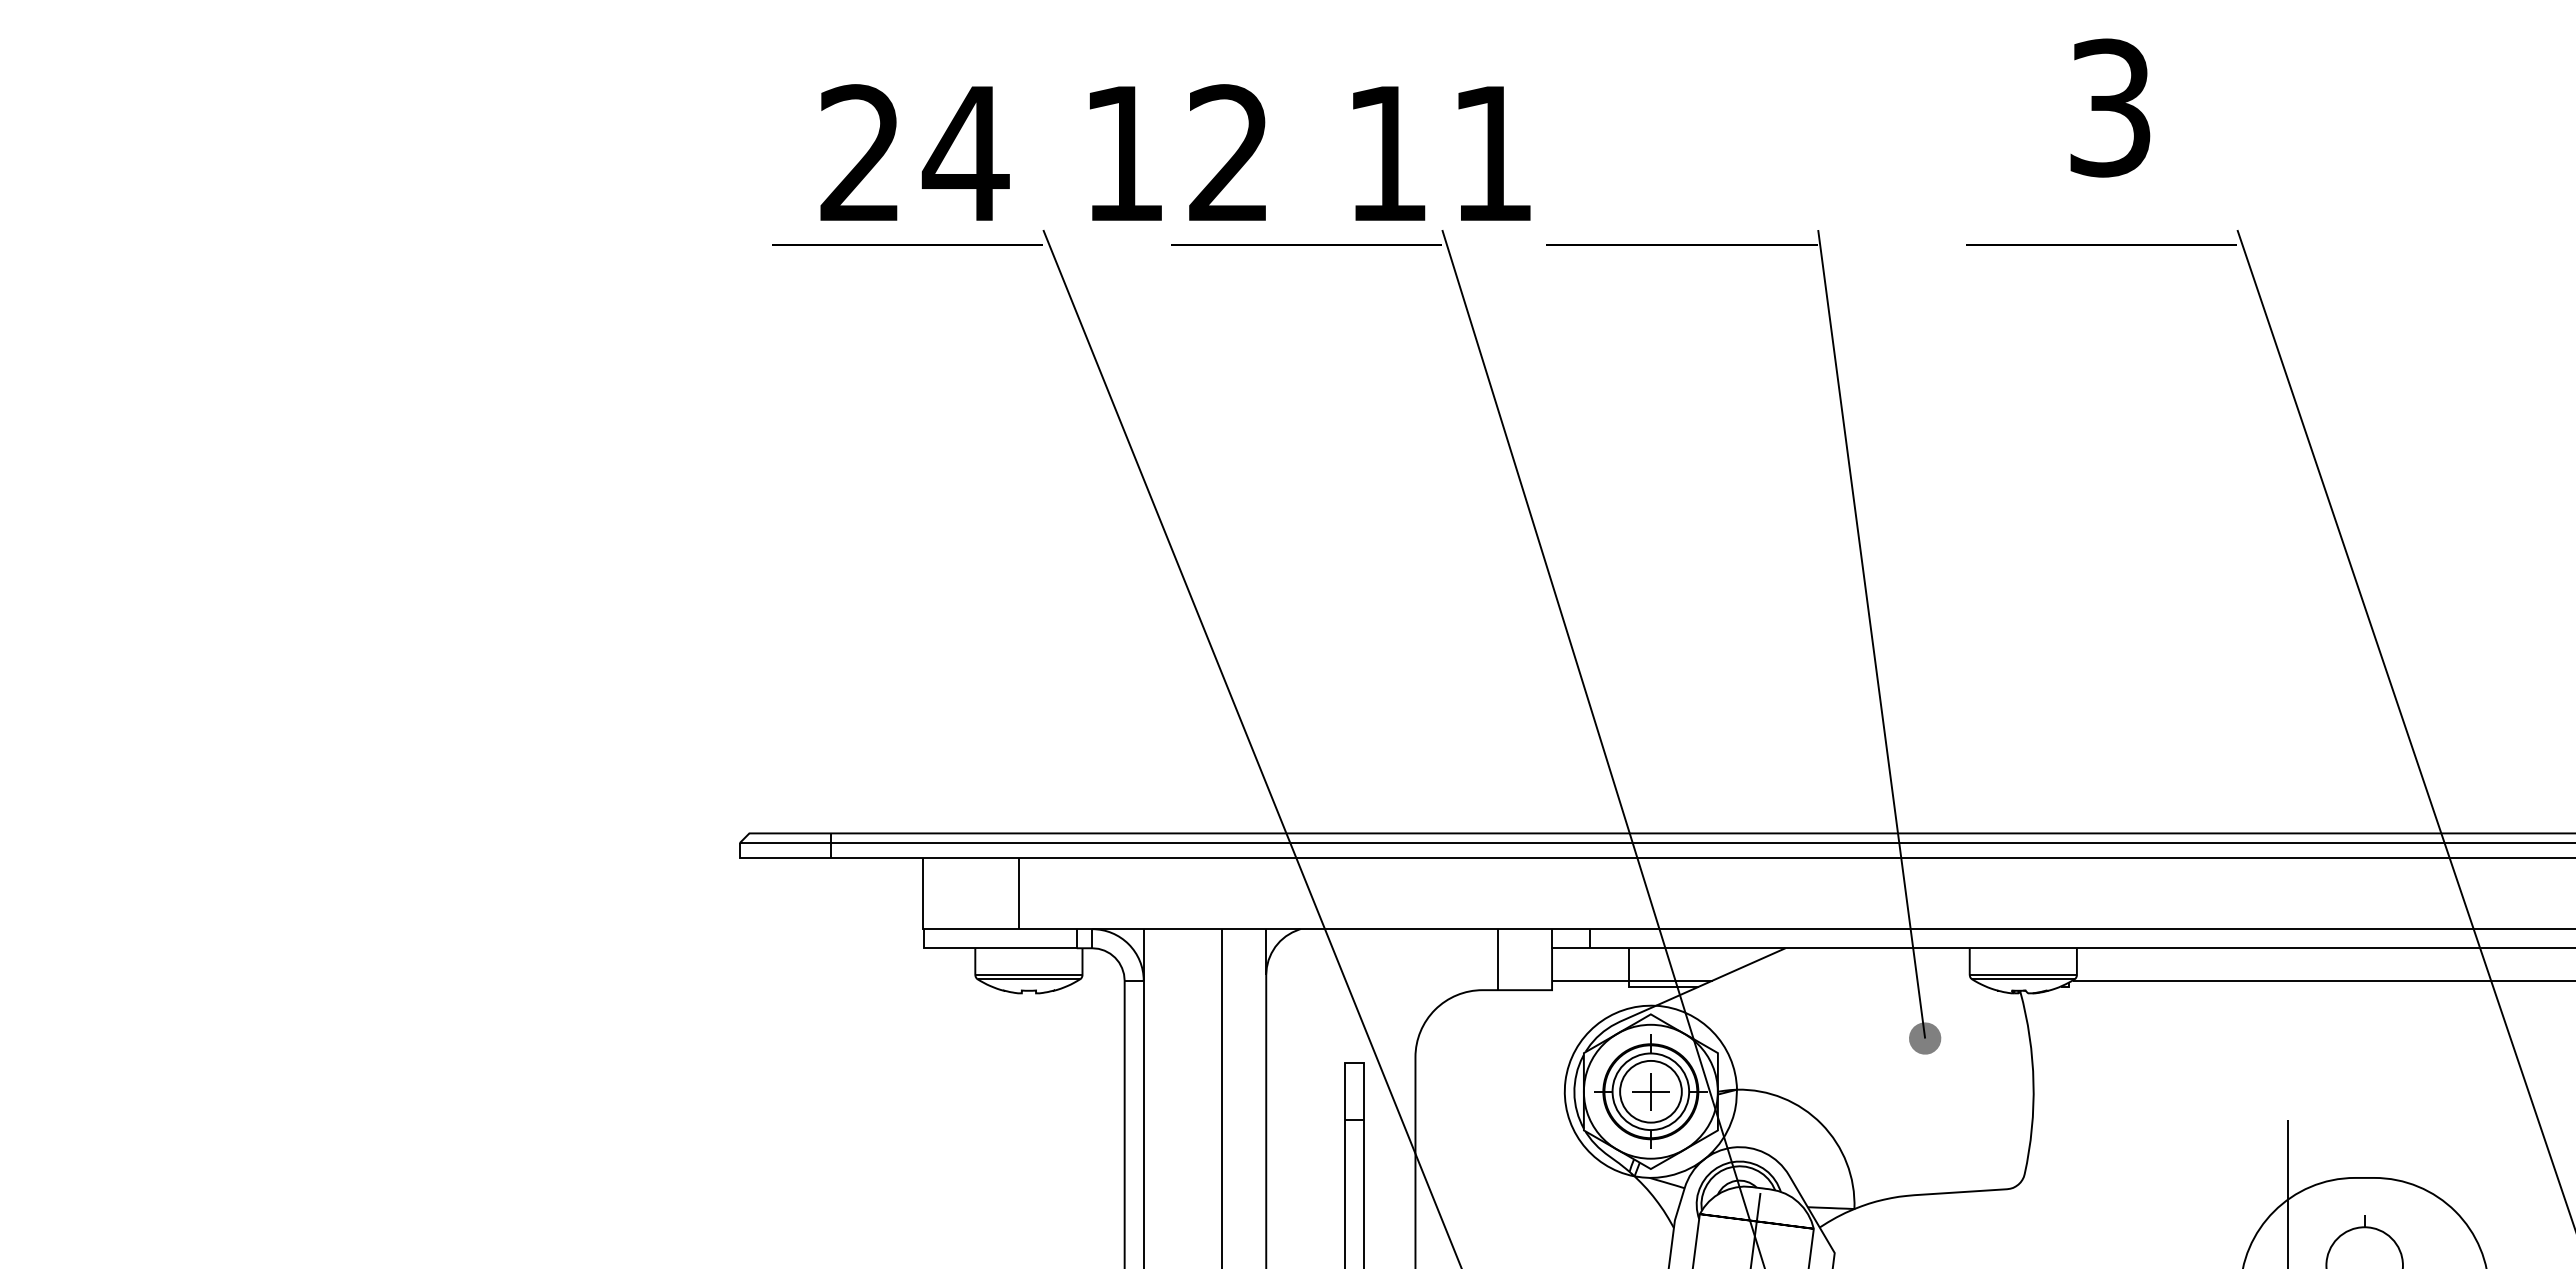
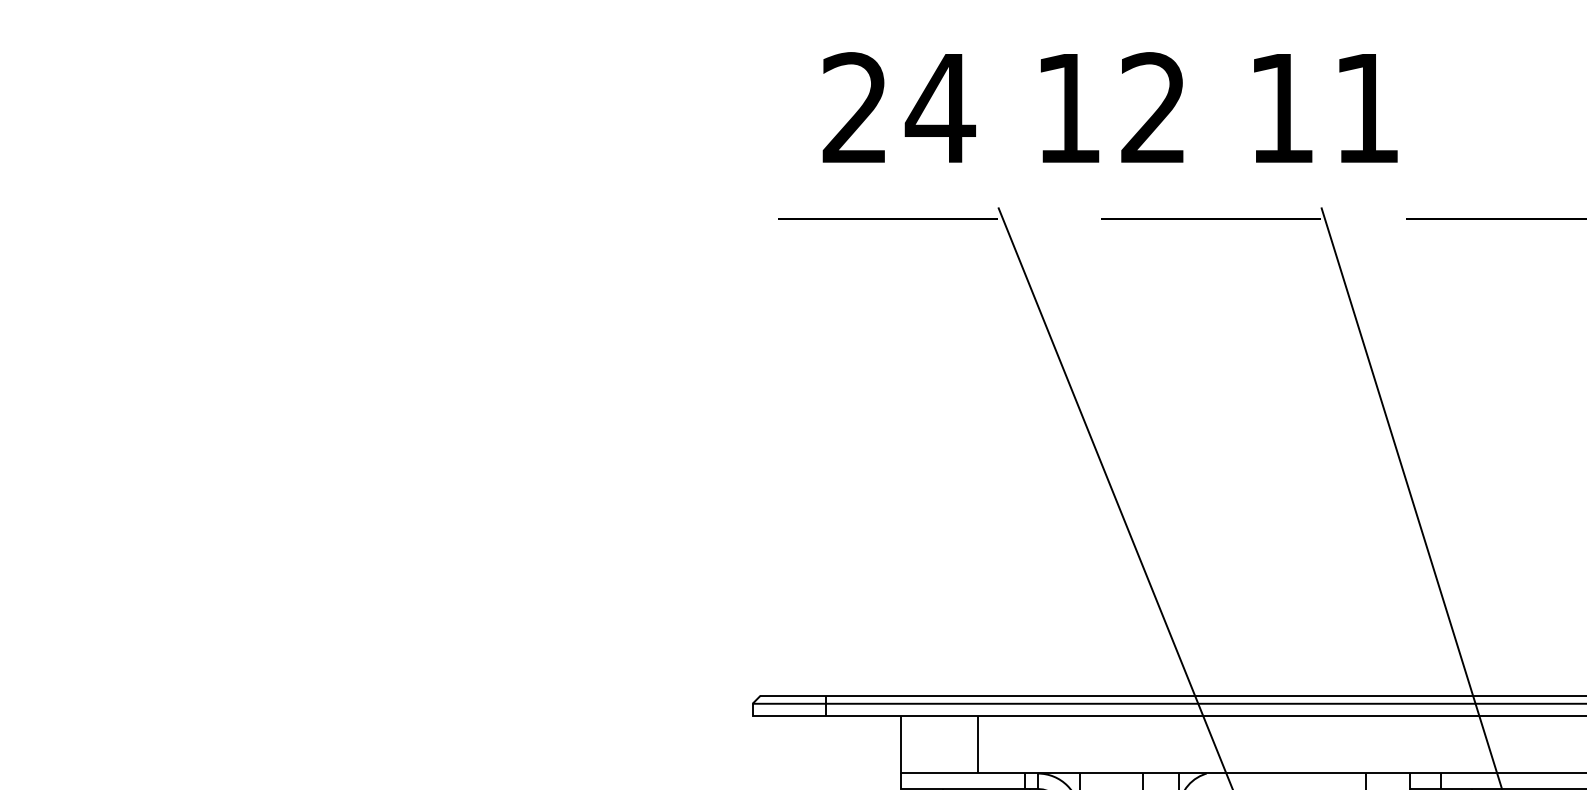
text: (1175, 152) -> (1110, 107), moved

